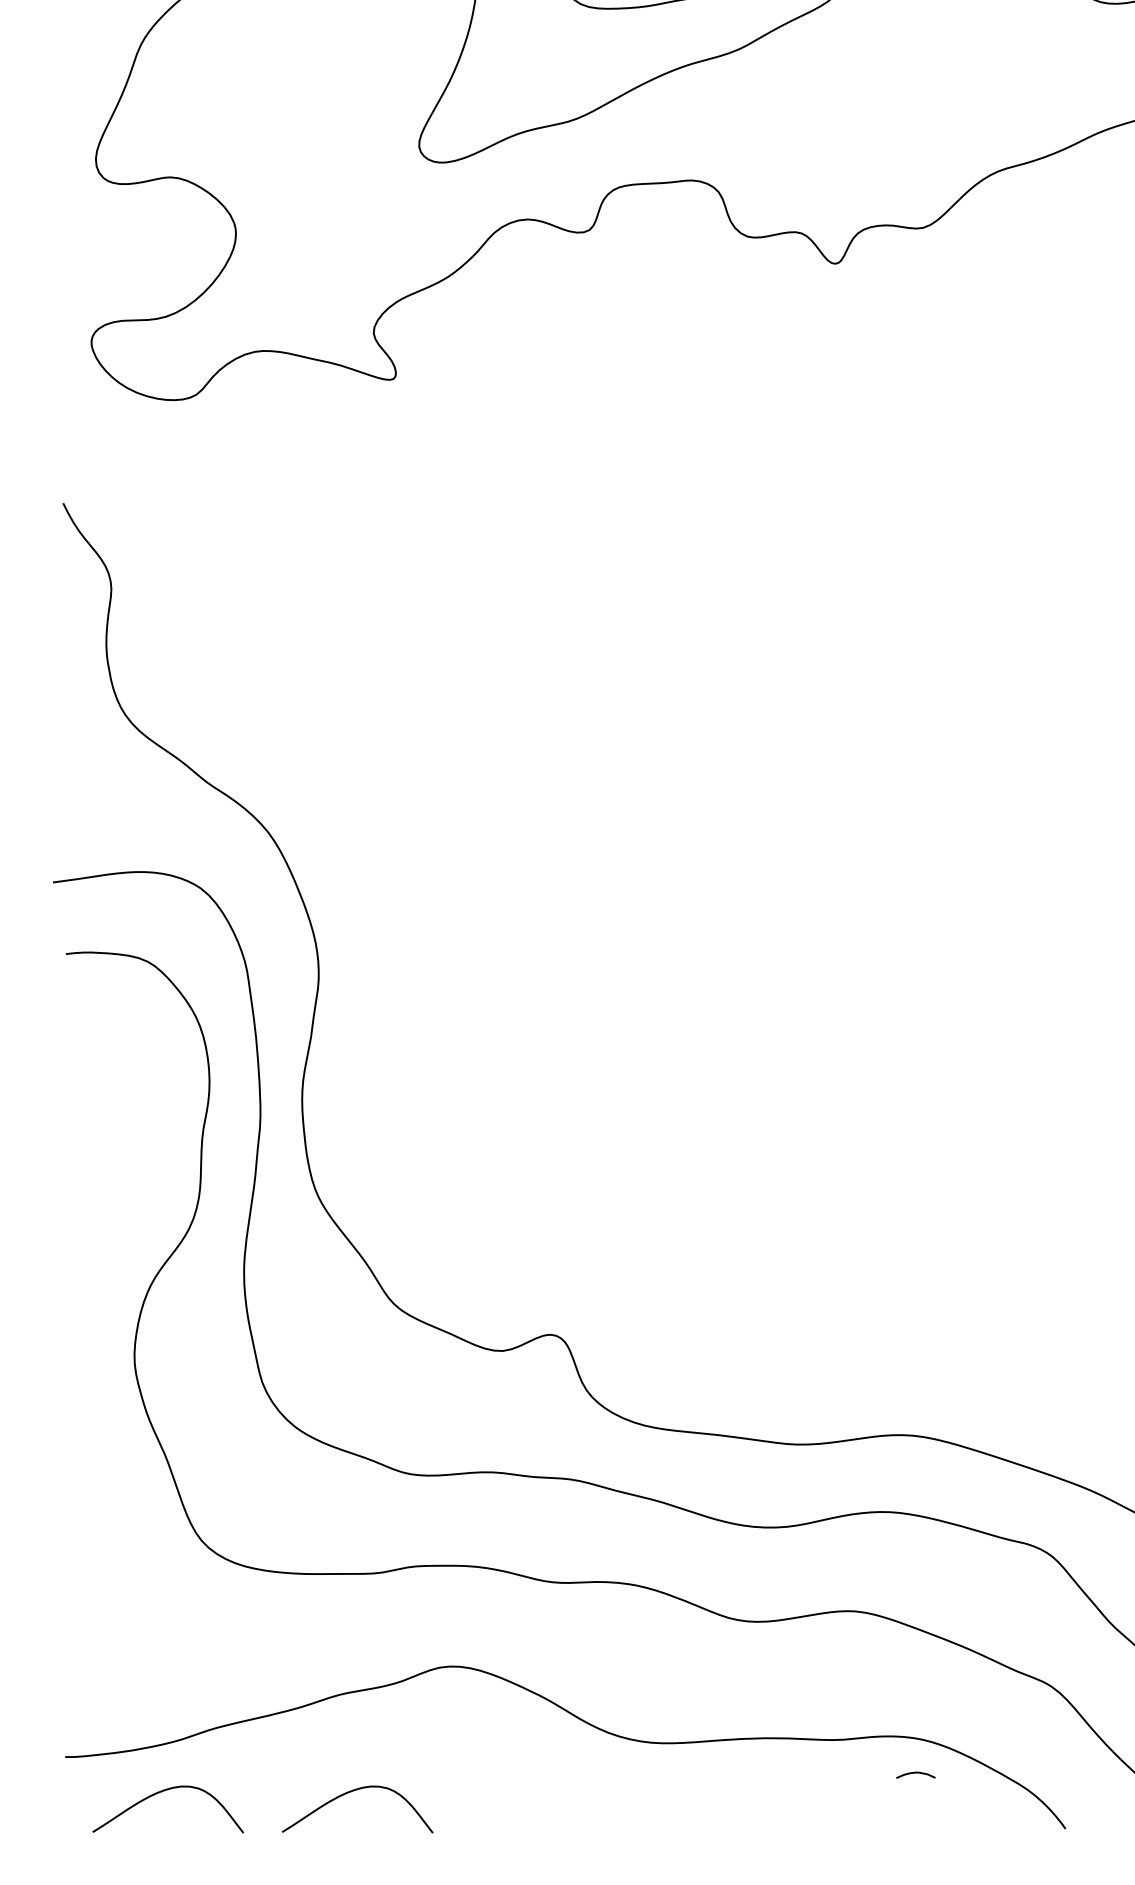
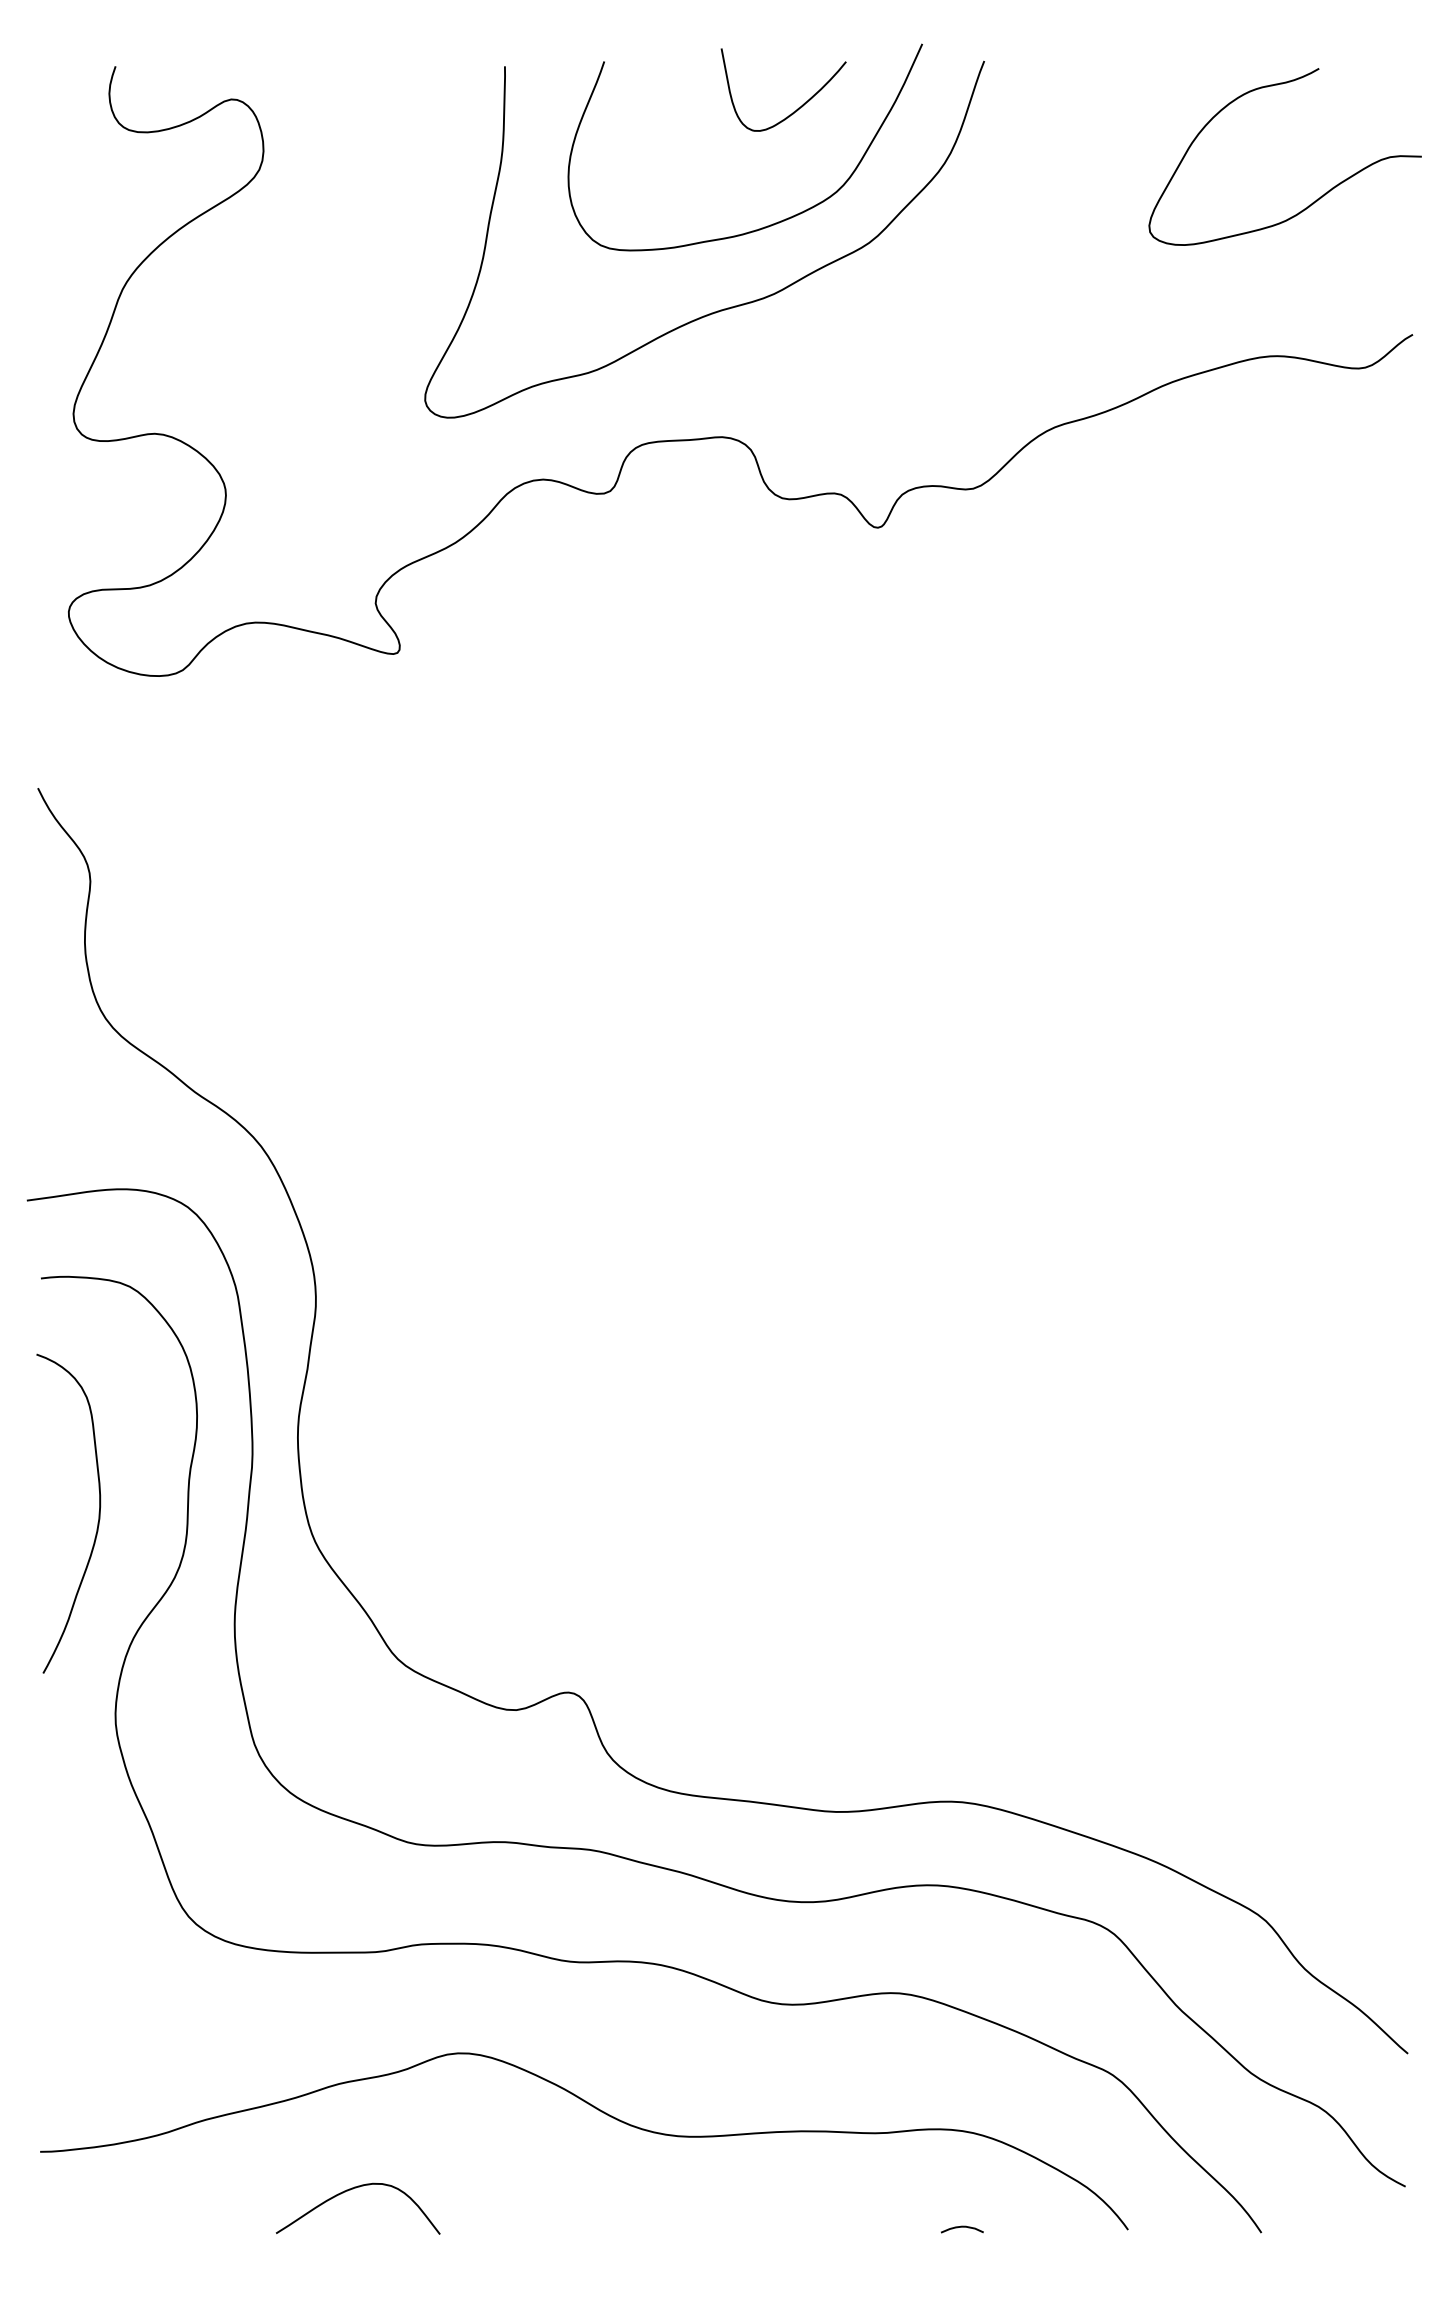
curve: (118, 1170) -> (98, 1513), added
curve: (916, 1773) -> (962, 2227), moved
curve: (161, 1792) -> (144, 2190), removed

